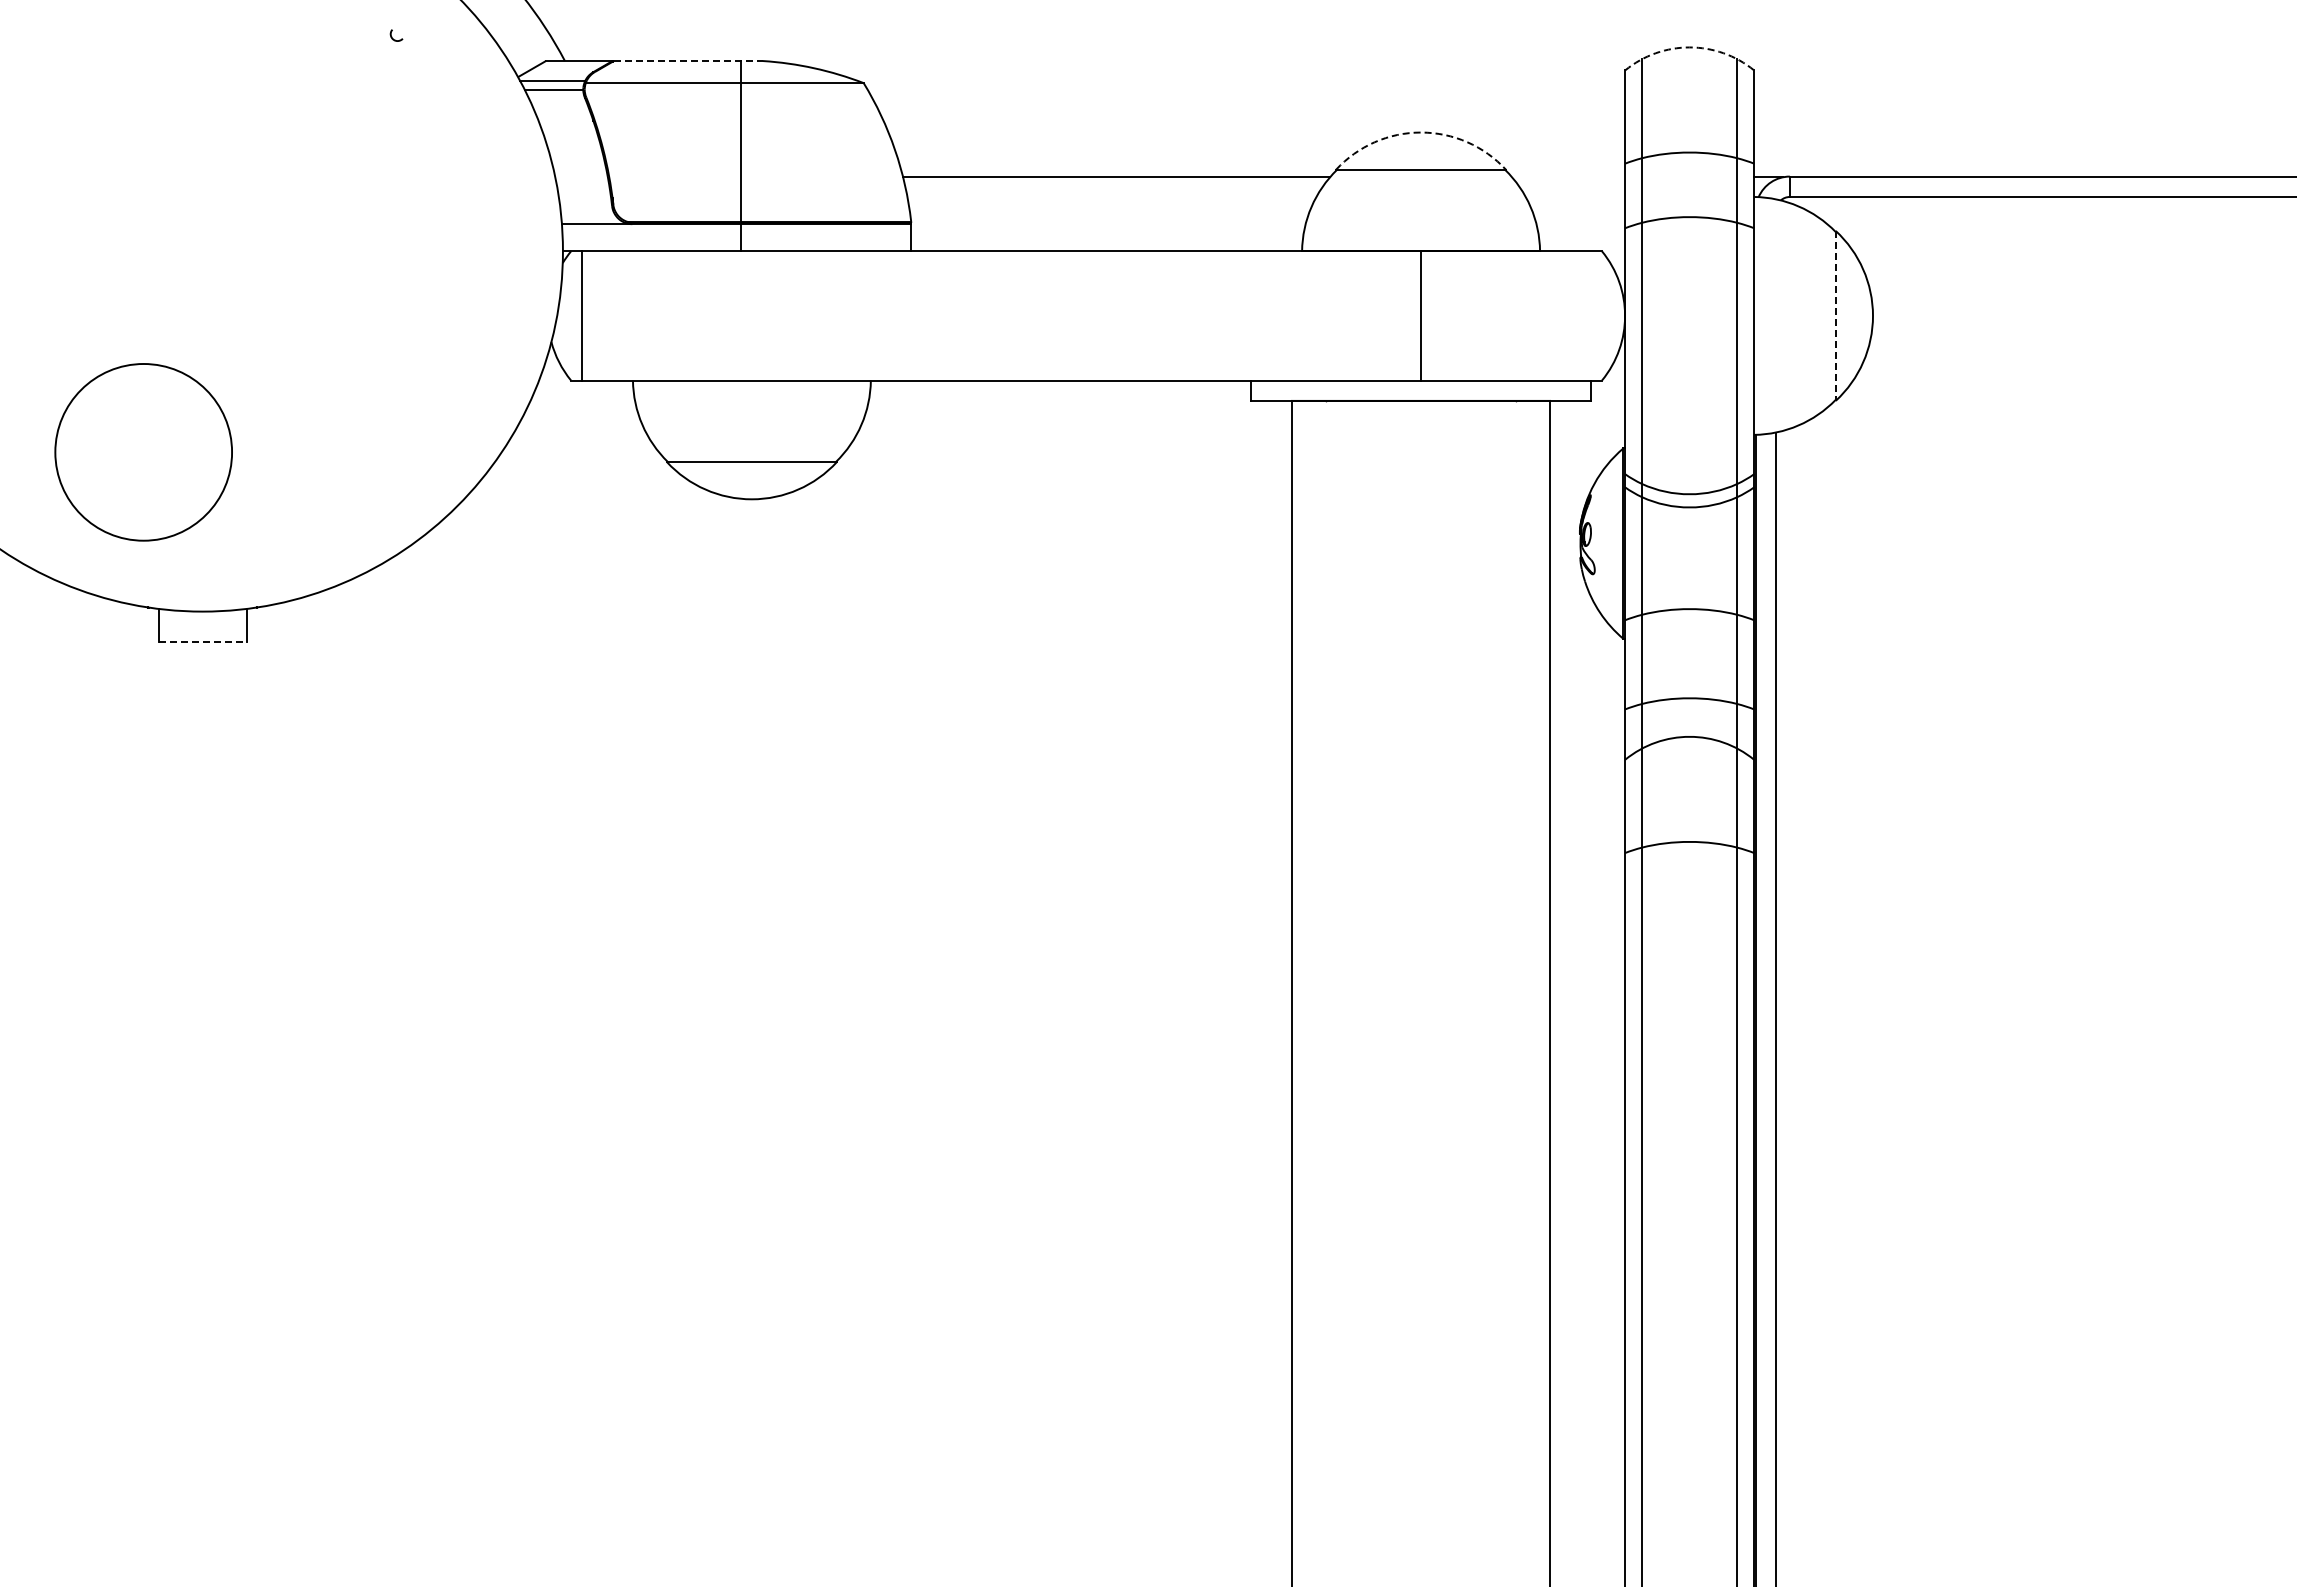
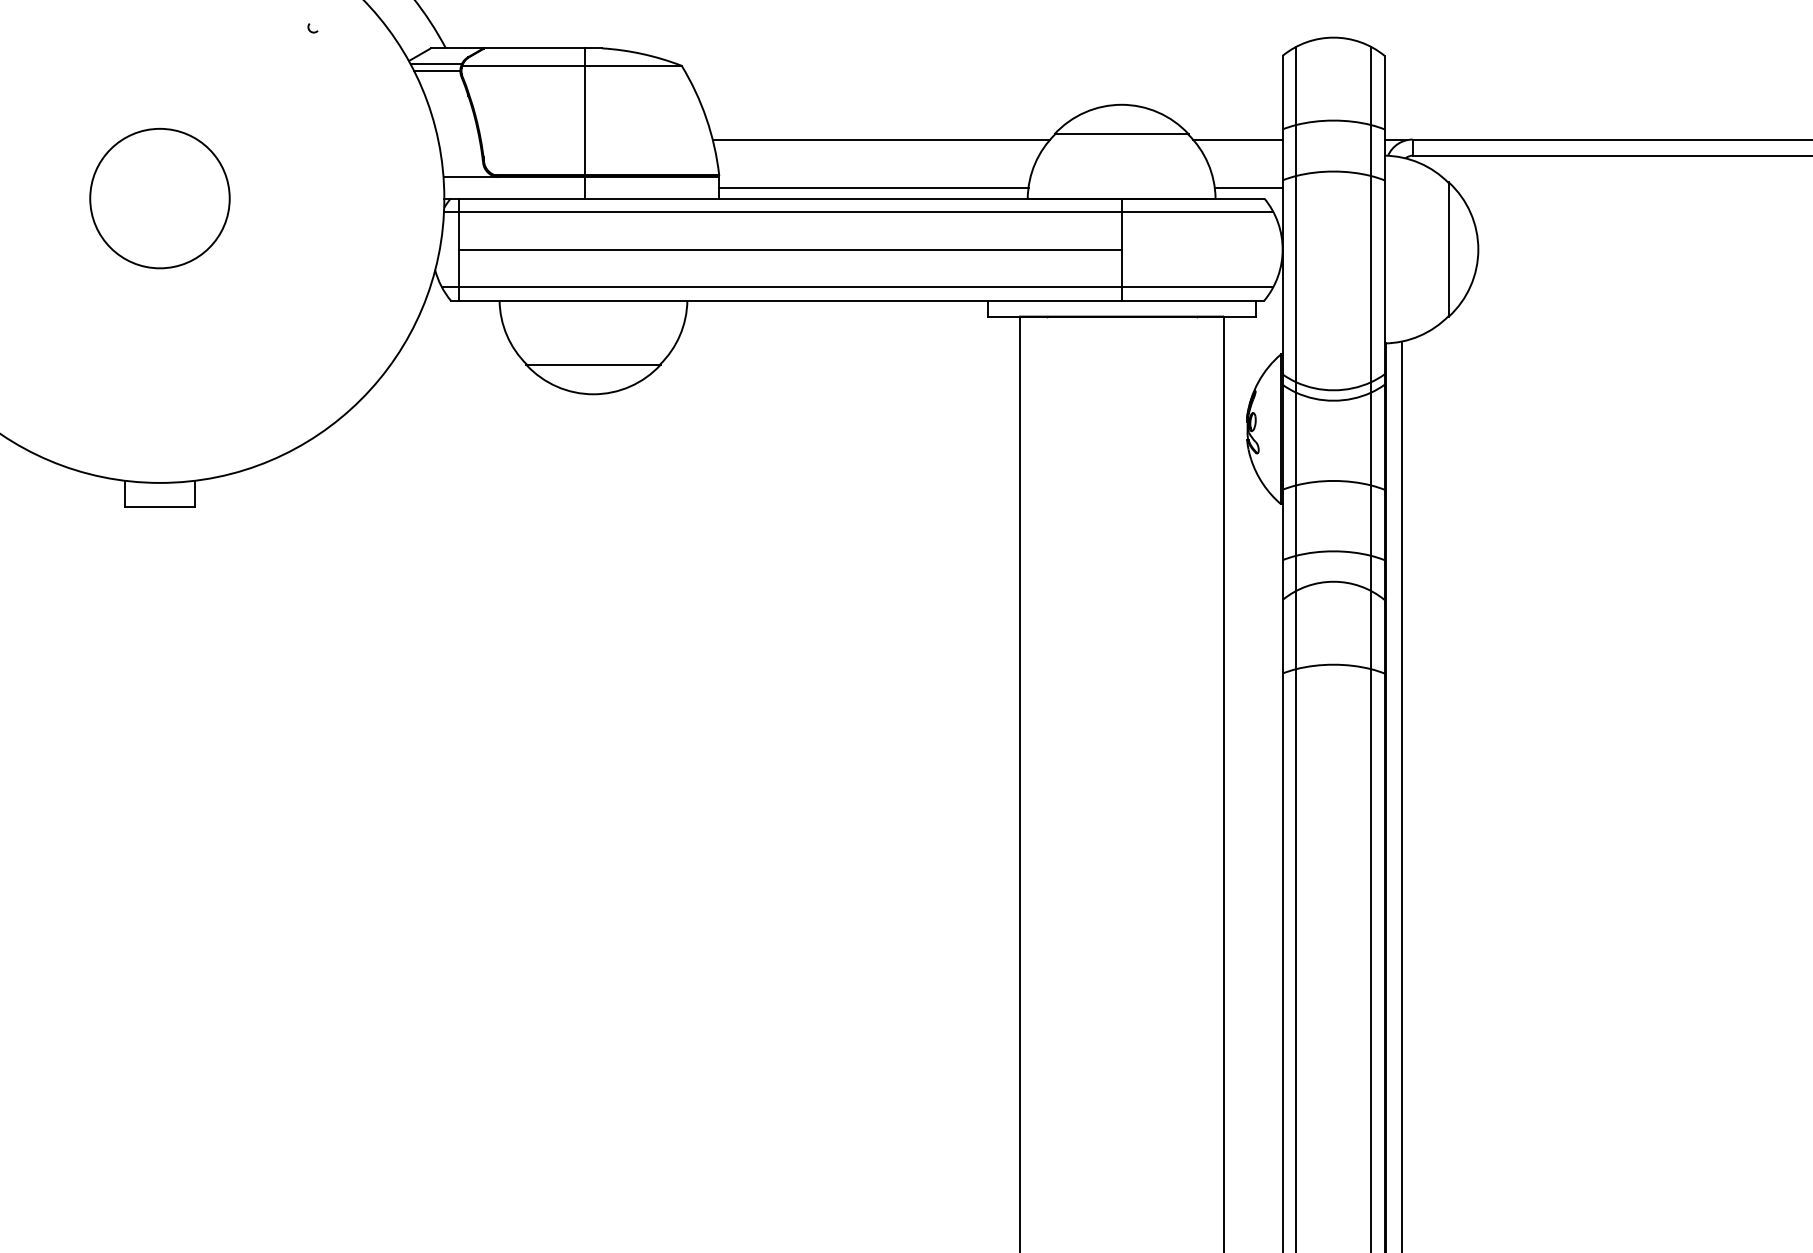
arc: (1689, 47) -> (1333, 37), dashed -> solid
line: (688, 61) -> (543, 48), dashed -> solid
arc: (1421, 132) -> (1121, 104), dashed -> solid
line: (1568, 177) -> (1238, 140), added
line: (1107, 237) -> (874, 187), added
line: (1582, 237) -> (1249, 187), added
line: (1087, 268) -> (858, 212), added
line: (1001, 315) -> (790, 249), added
line: (1835, 315) -> (1448, 249), dashed -> solid
line: (1086, 363) -> (857, 287), added
circle: (143, 452) -> (159, 198), moved
line: (203, 641) -> (160, 506), dashed -> solid

